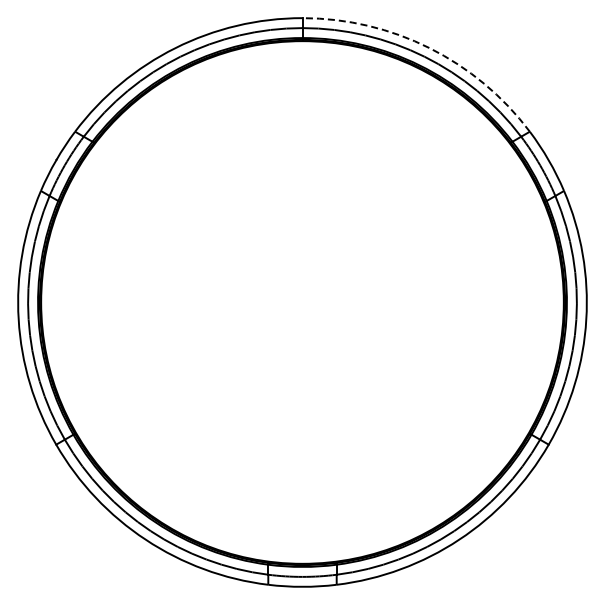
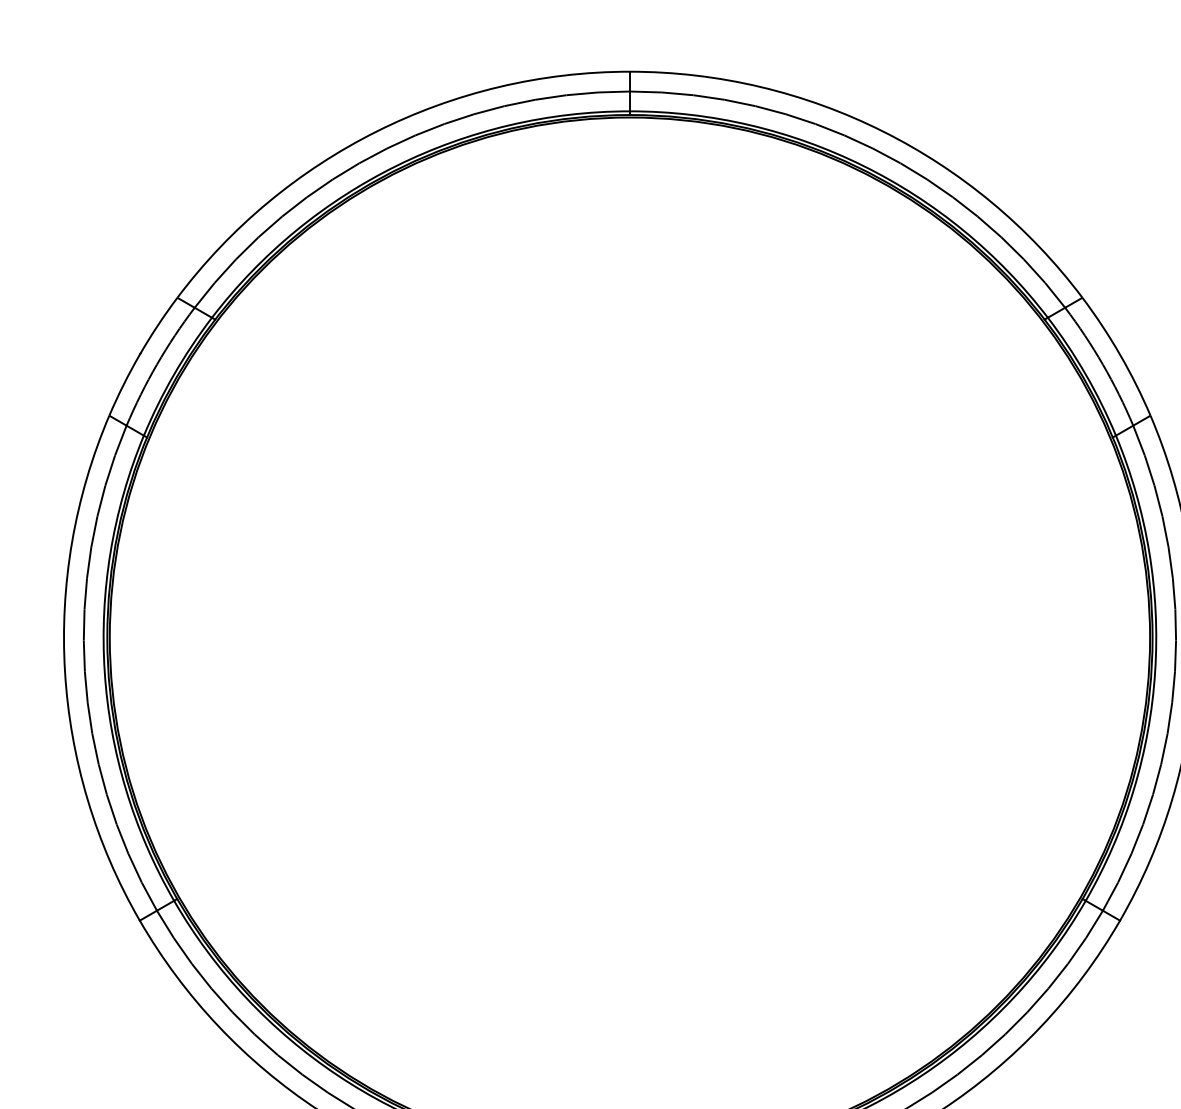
arc: (429, 48) -> (882, 132), dashed -> solid

